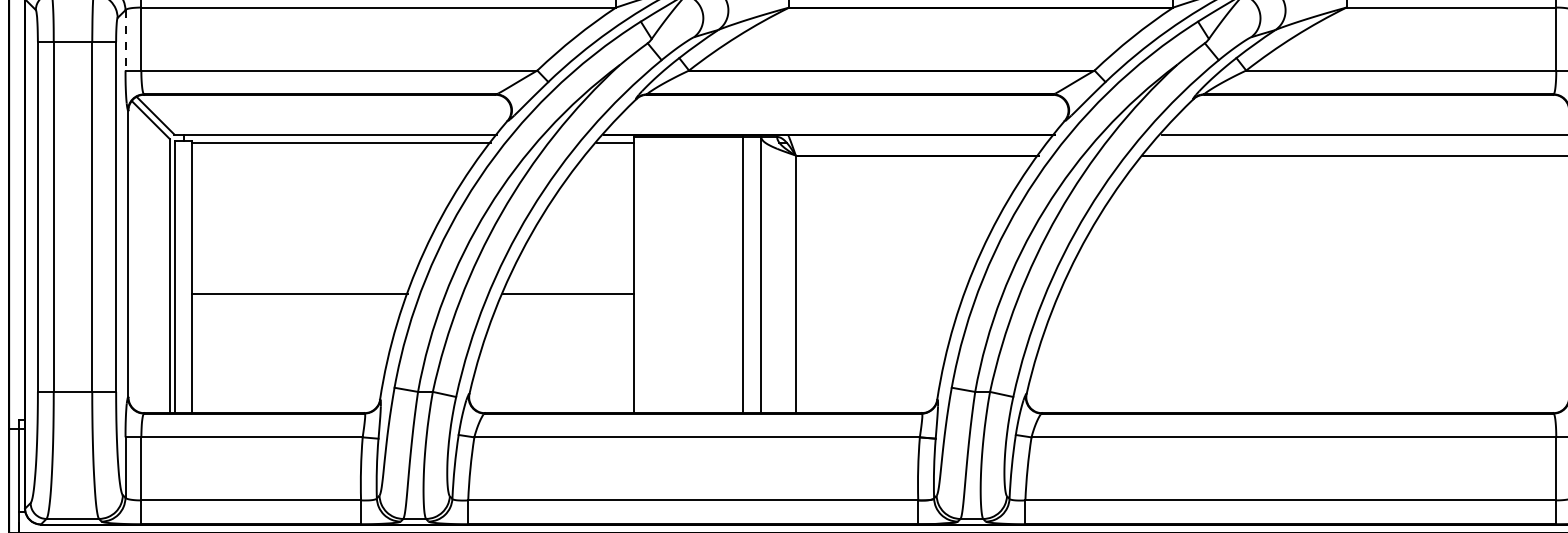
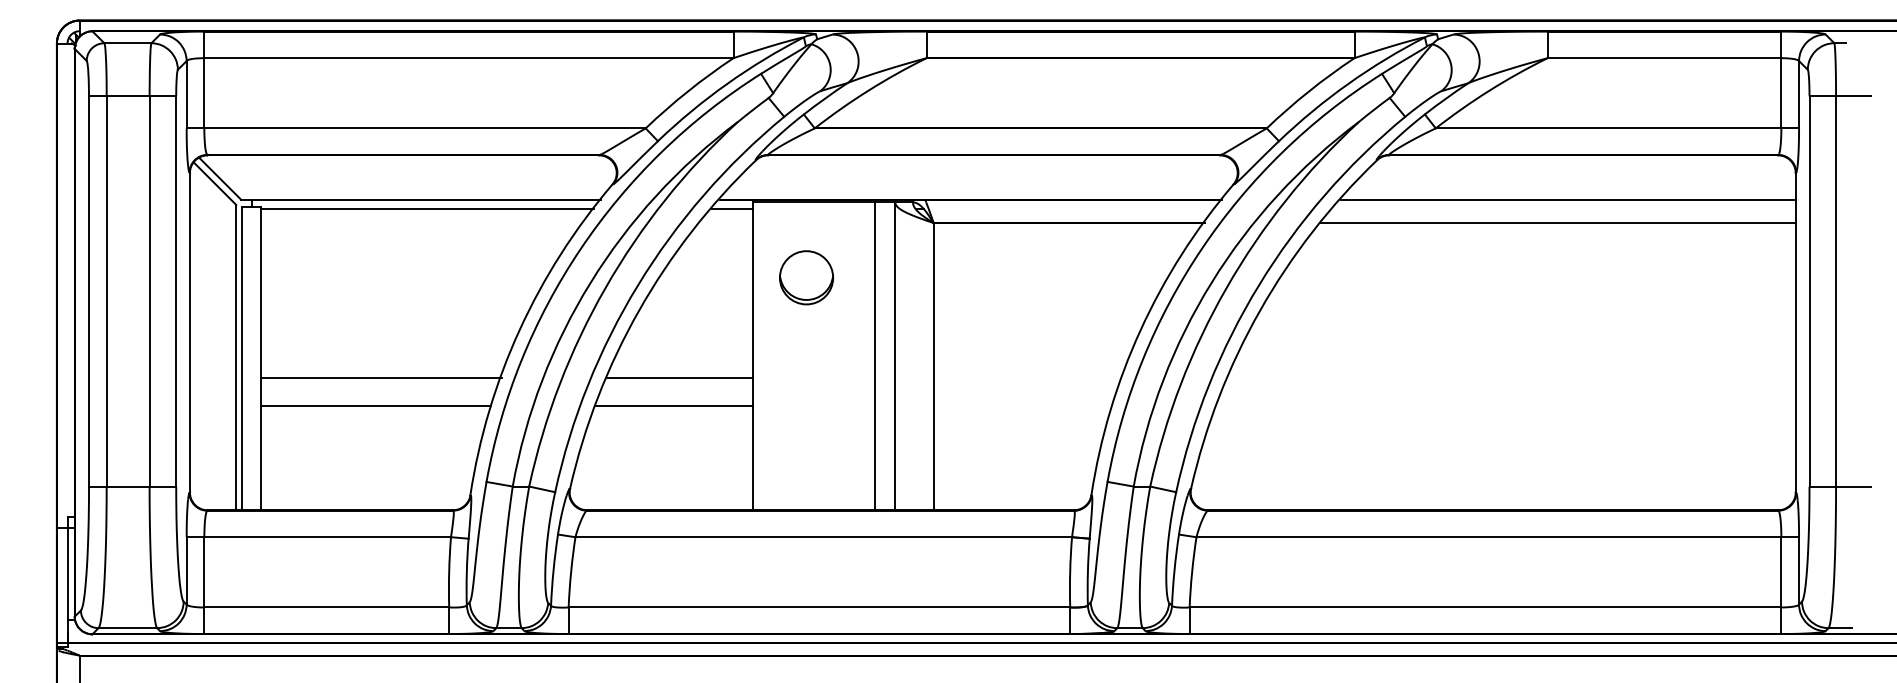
line: (125, 40) -> (186, 94), dashed -> solid
part: (681, 204) -> (806, 277), added
line: (294, 320) -> (375, 406), added
line: (563, 320) -> (674, 406), added

